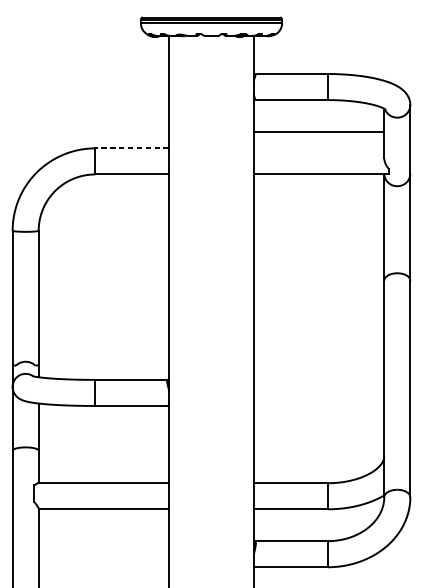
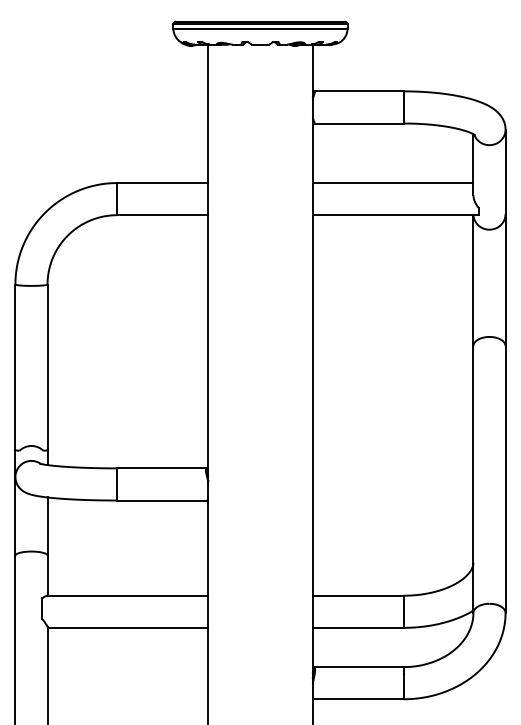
line: (318, 132) -> (392, 183), moved
line: (131, 148) -> (162, 183), dashed -> solid

